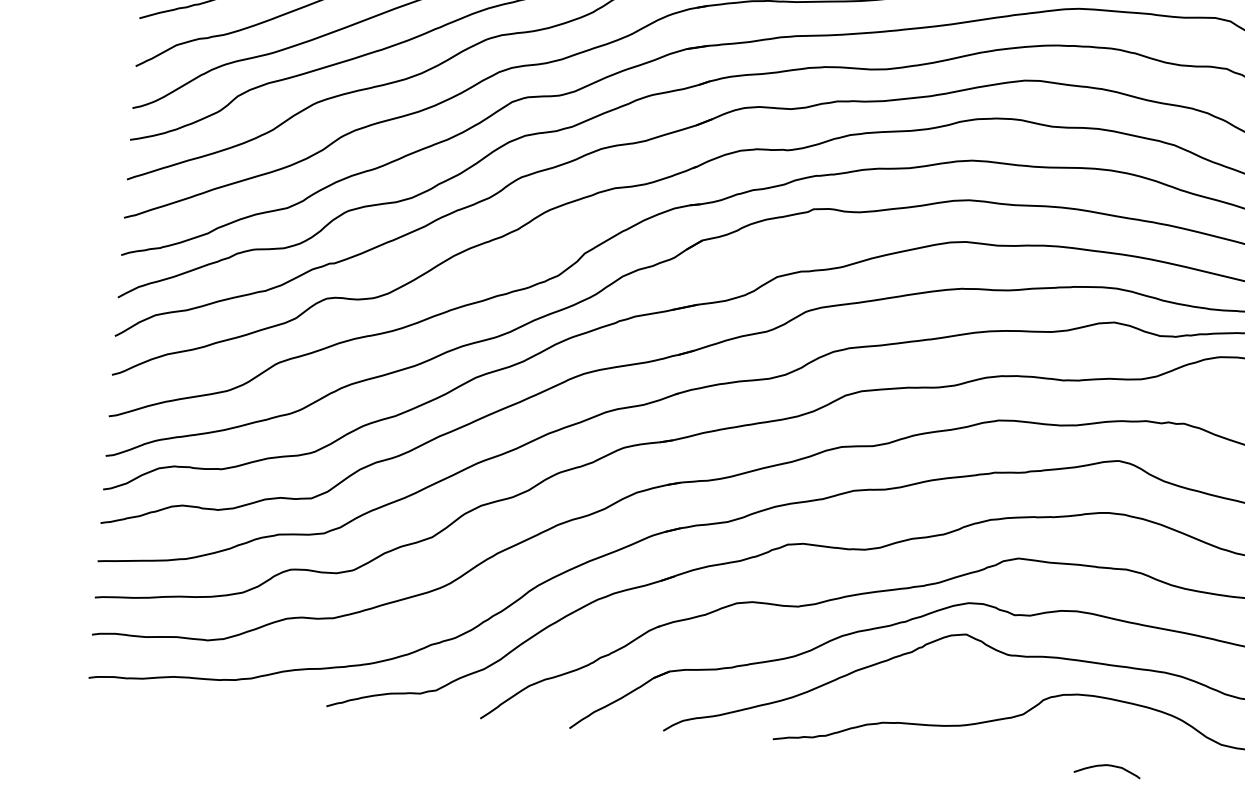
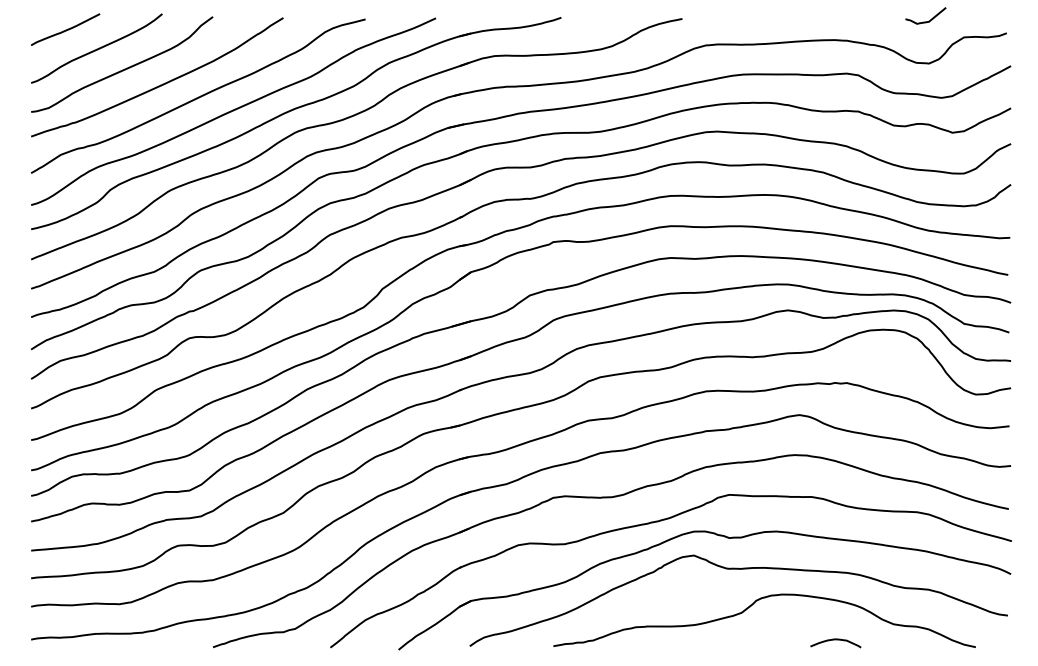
curve: (1107, 766) -> (835, 640), moved

